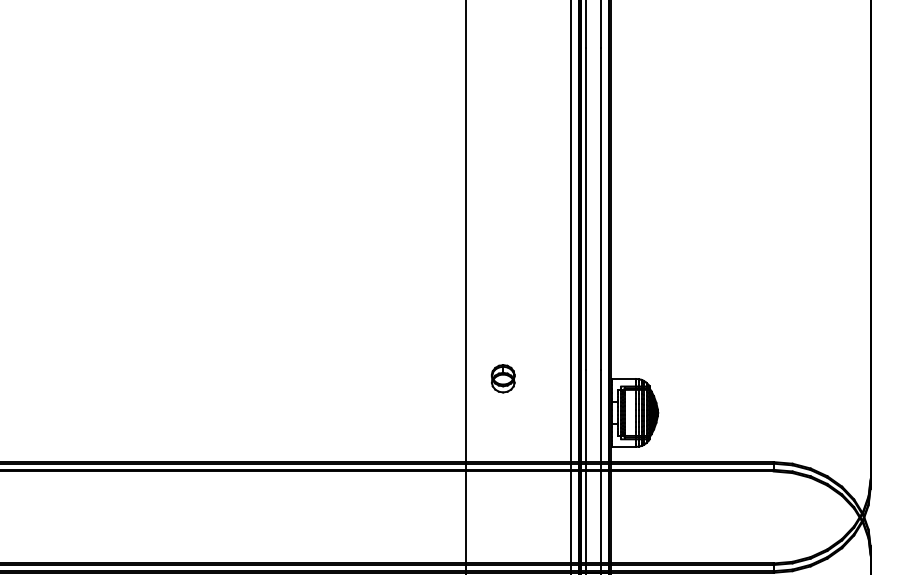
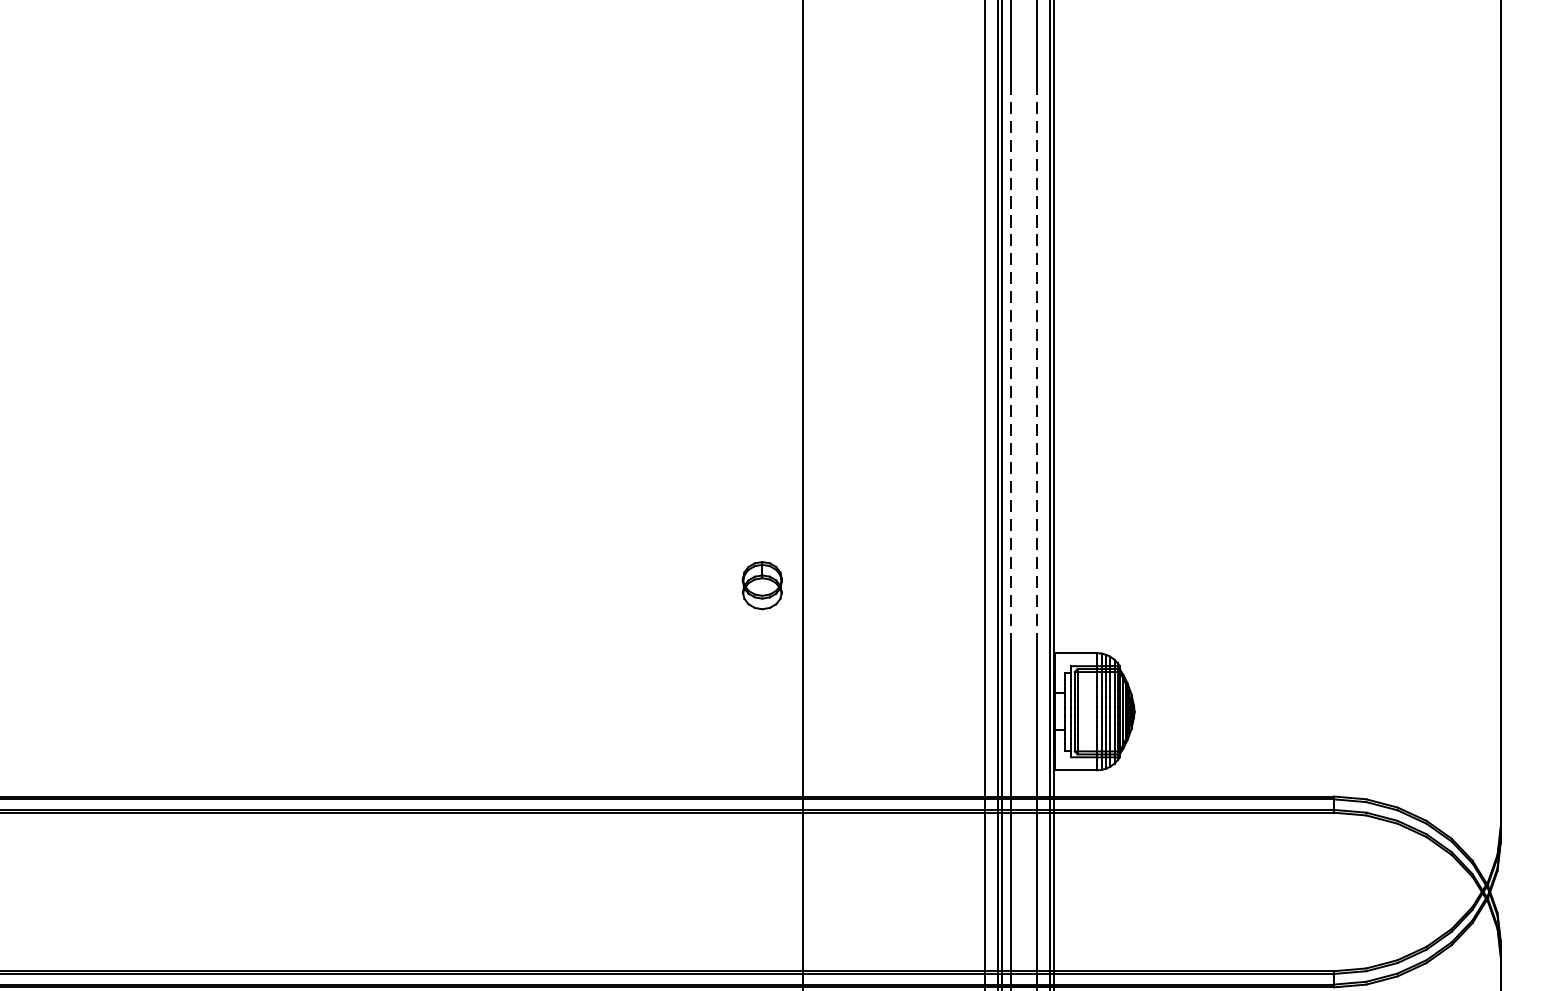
line: (586, 209) -> (1011, 361), solid -> dashed
line: (601, 209) -> (1036, 361), solid -> dashed
part: (502, 378) -> (761, 585), moved

